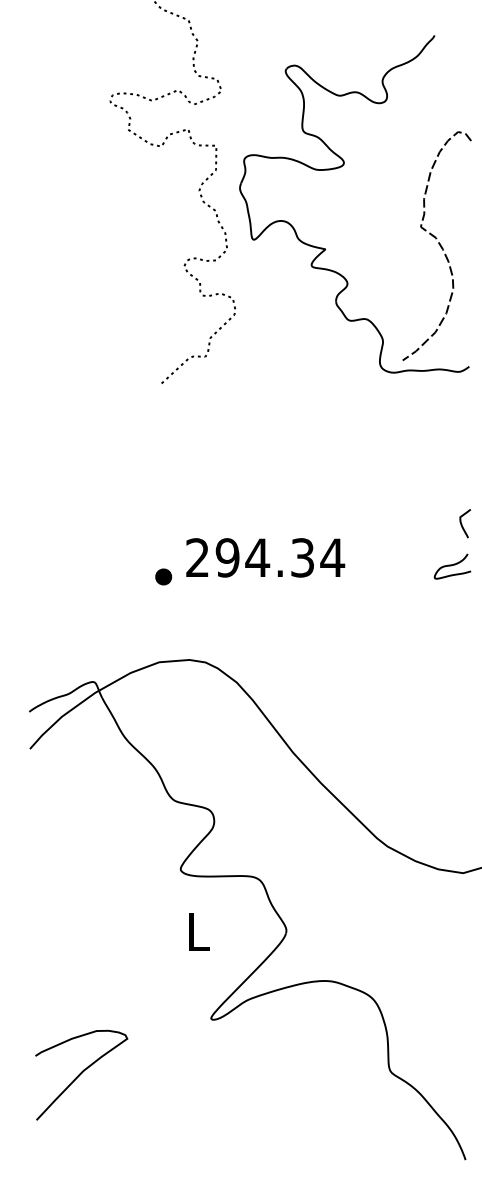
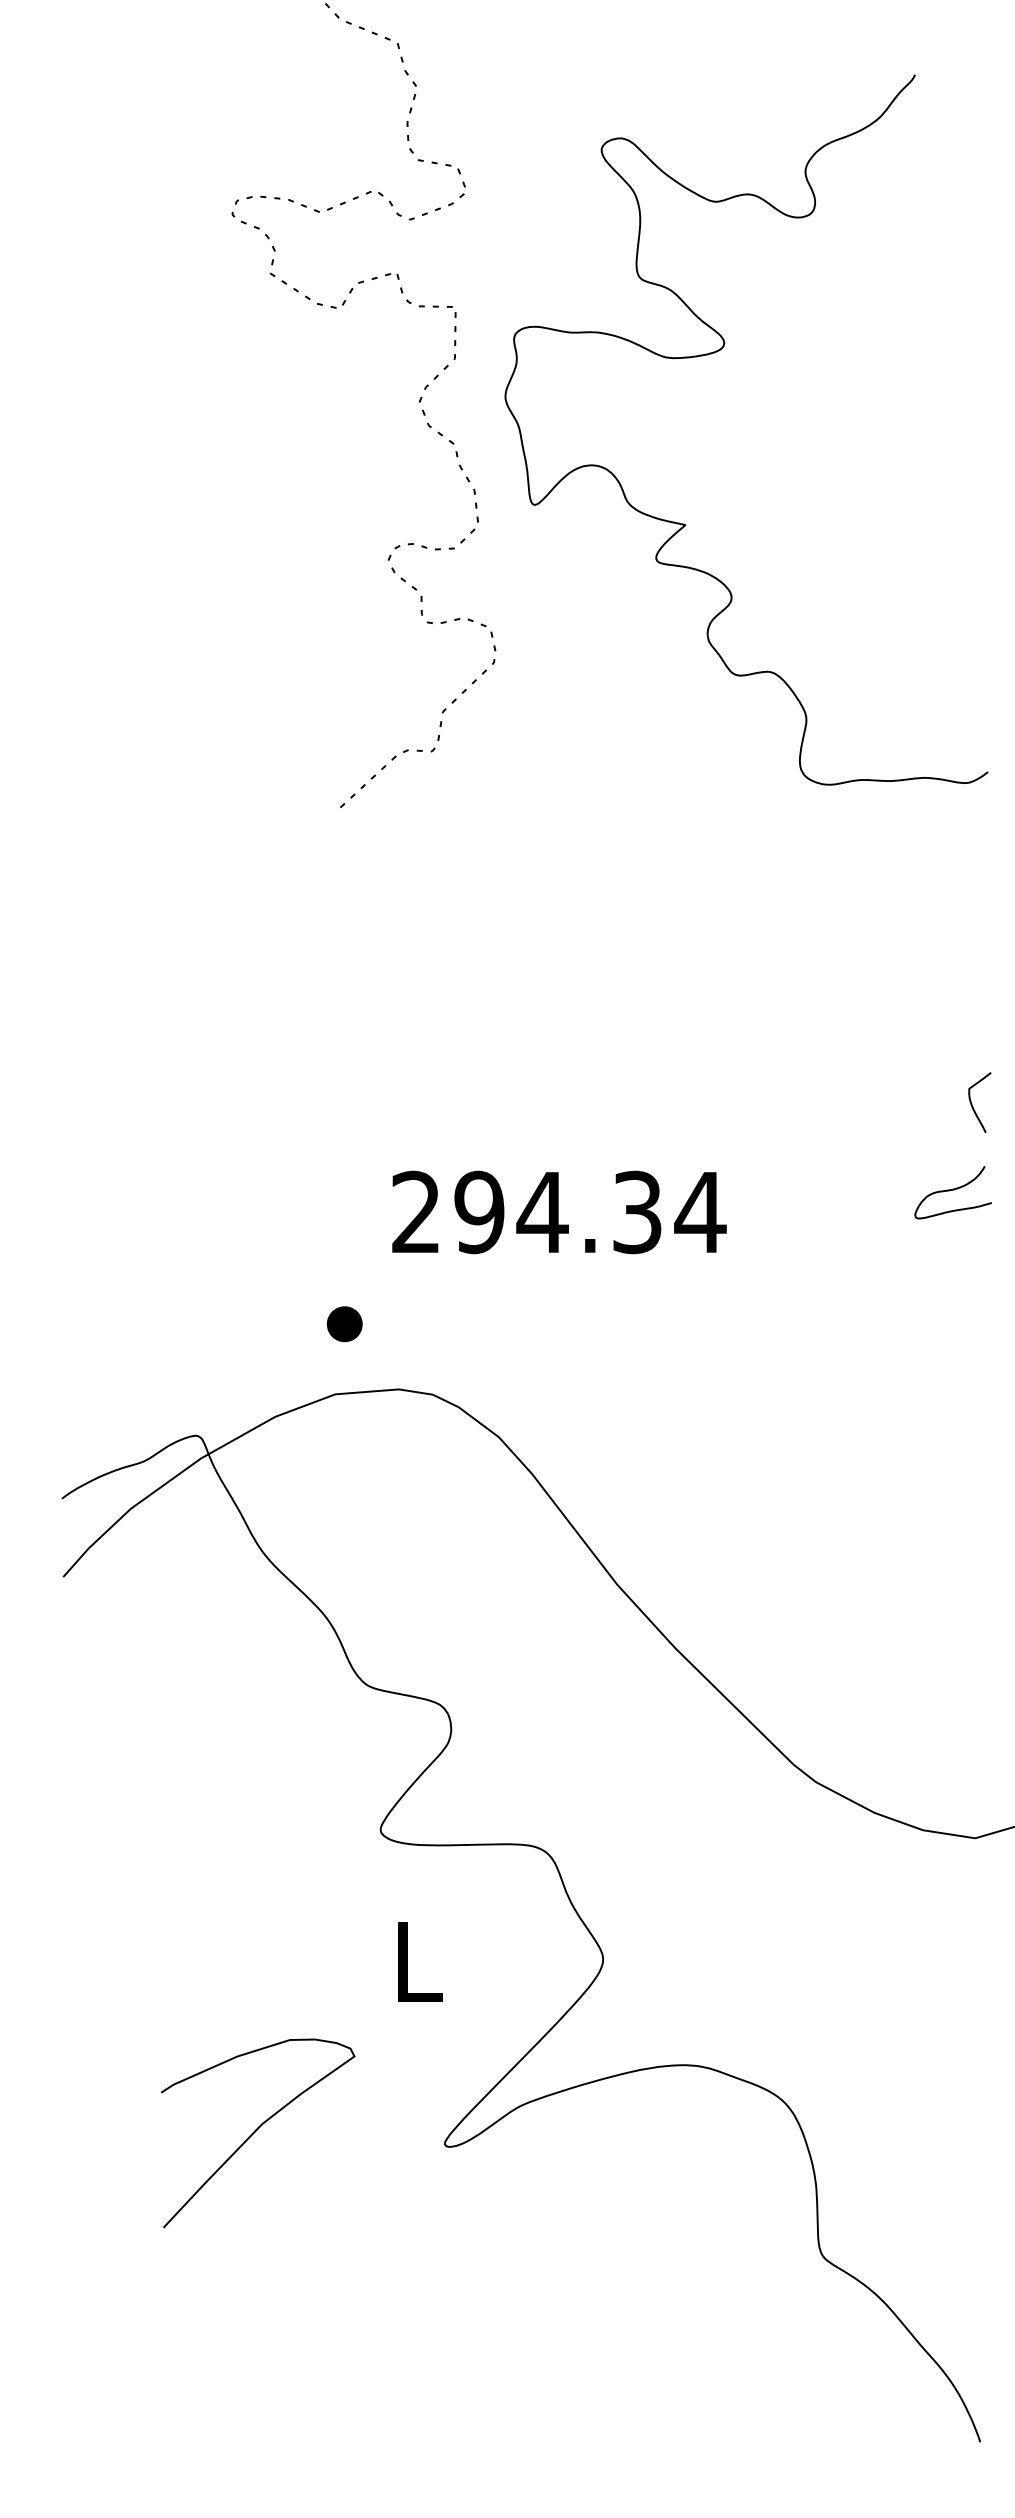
curve: (438, 244) -> (923, 514), removed
text: (265, 557) -> (559, 1211), moved
part: (163, 576) -> (344, 1323), moved
curve: (81, 1074) -> (258, 2131), moved

